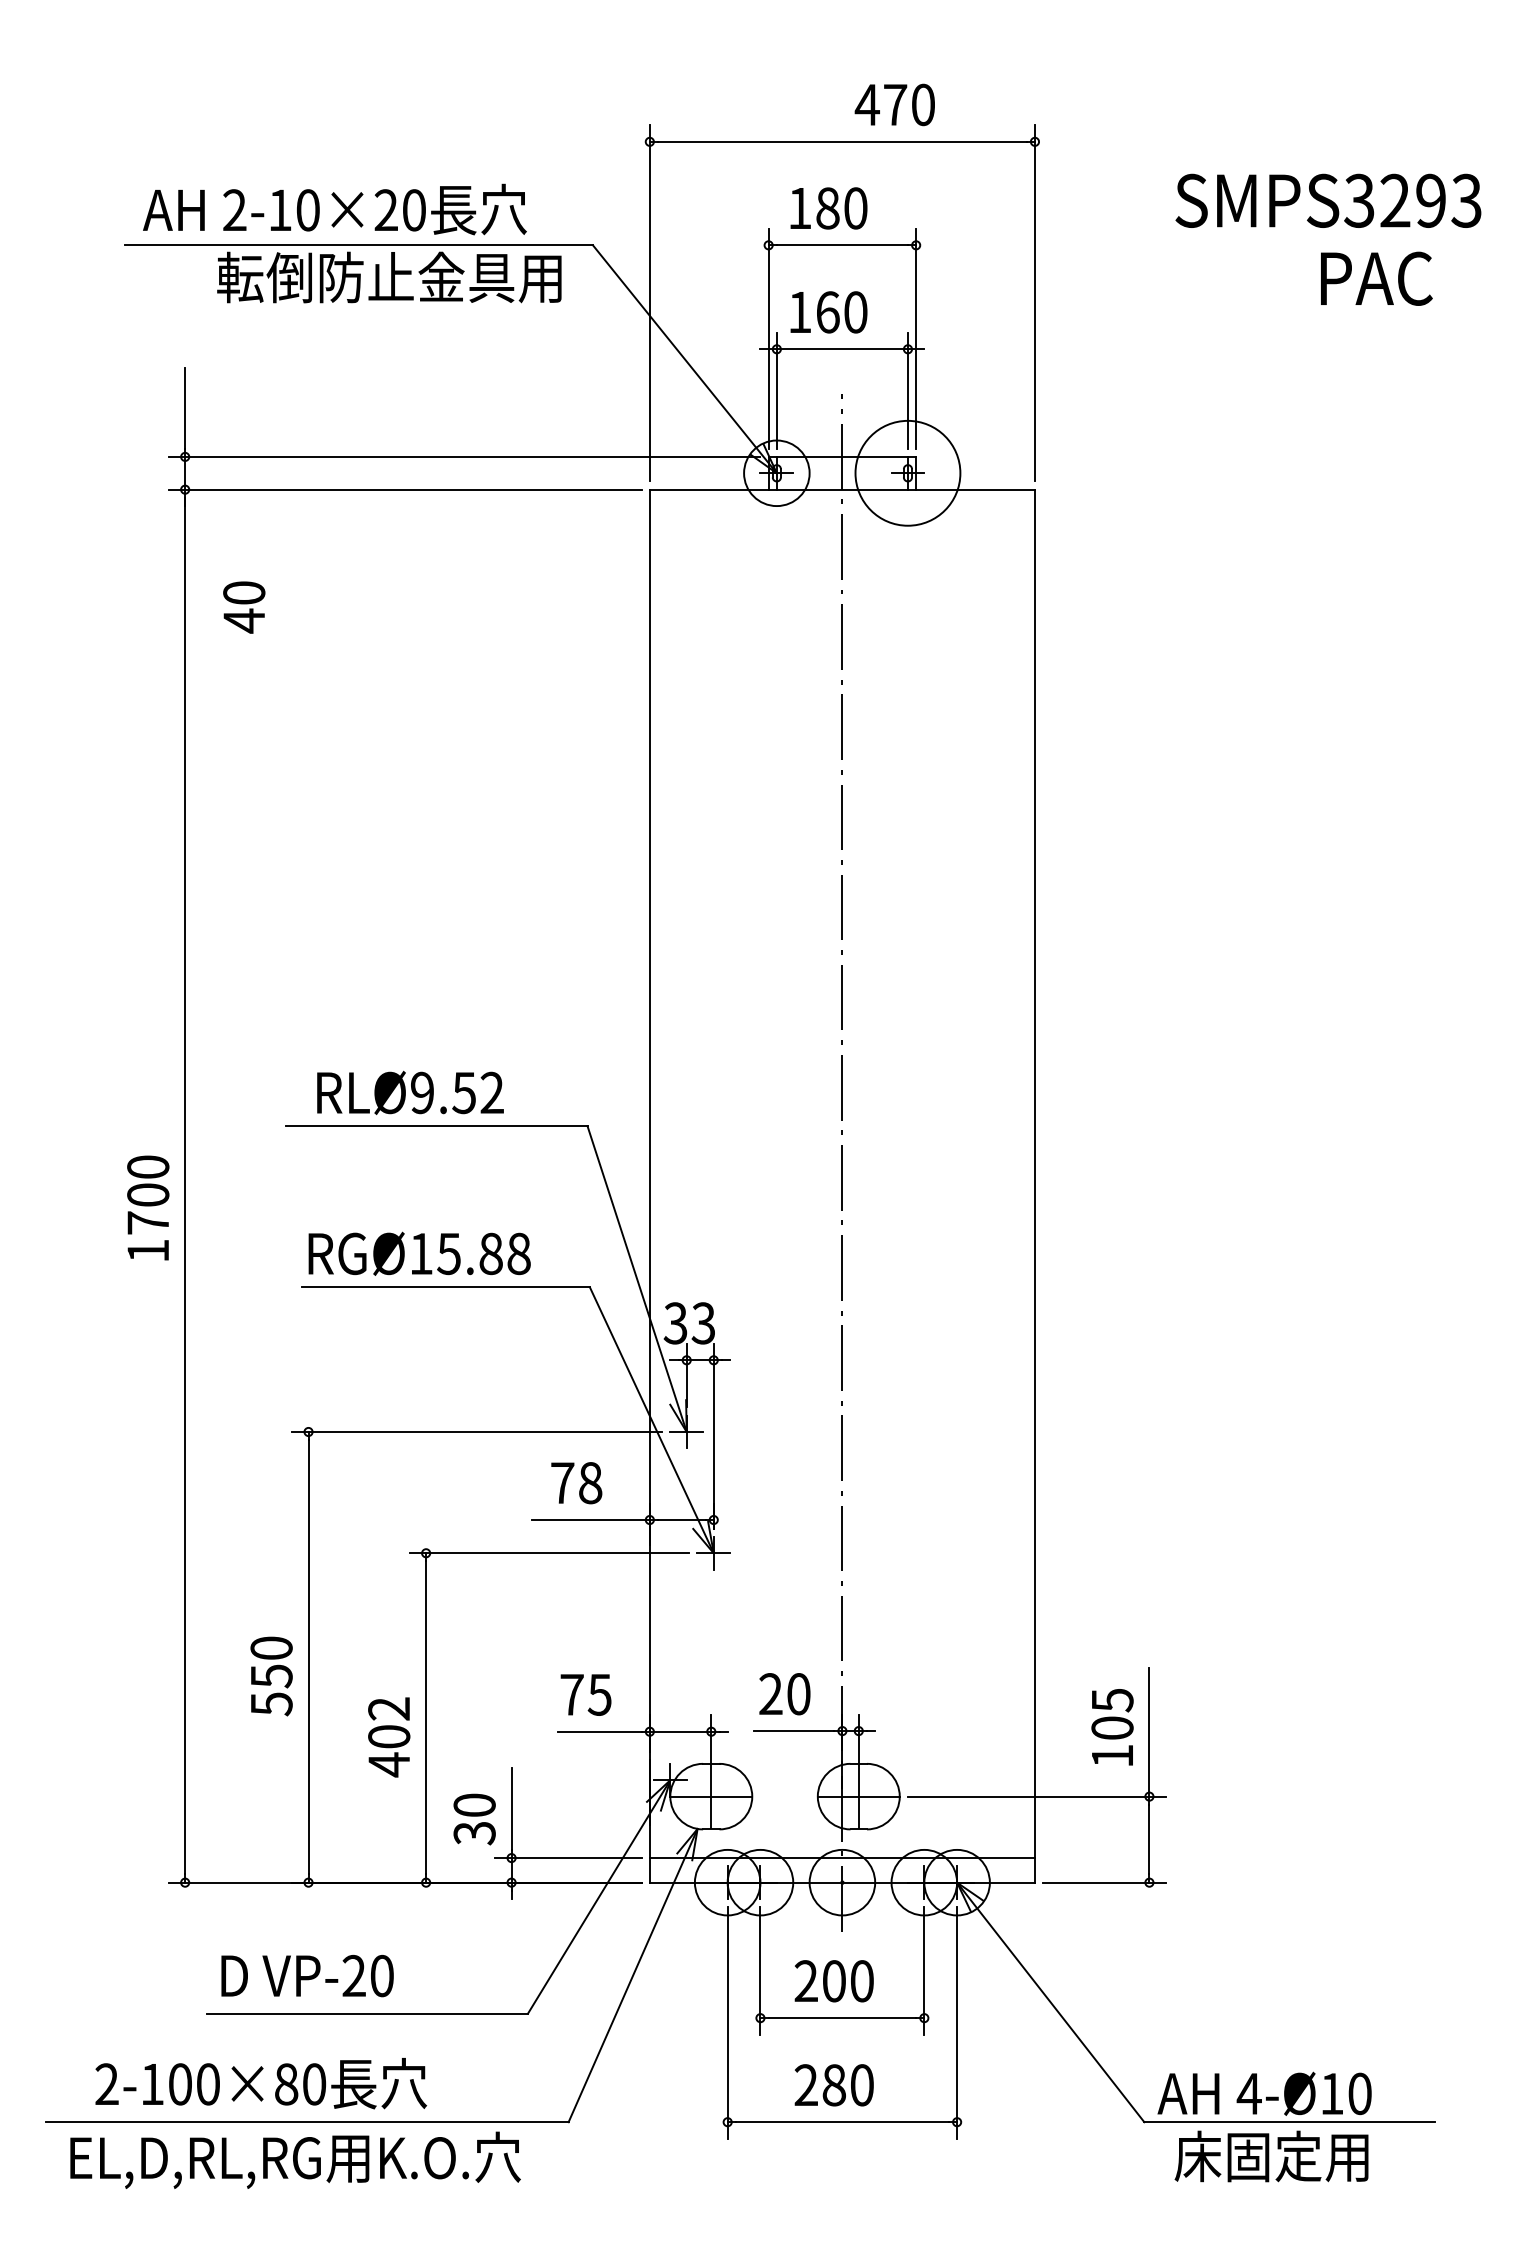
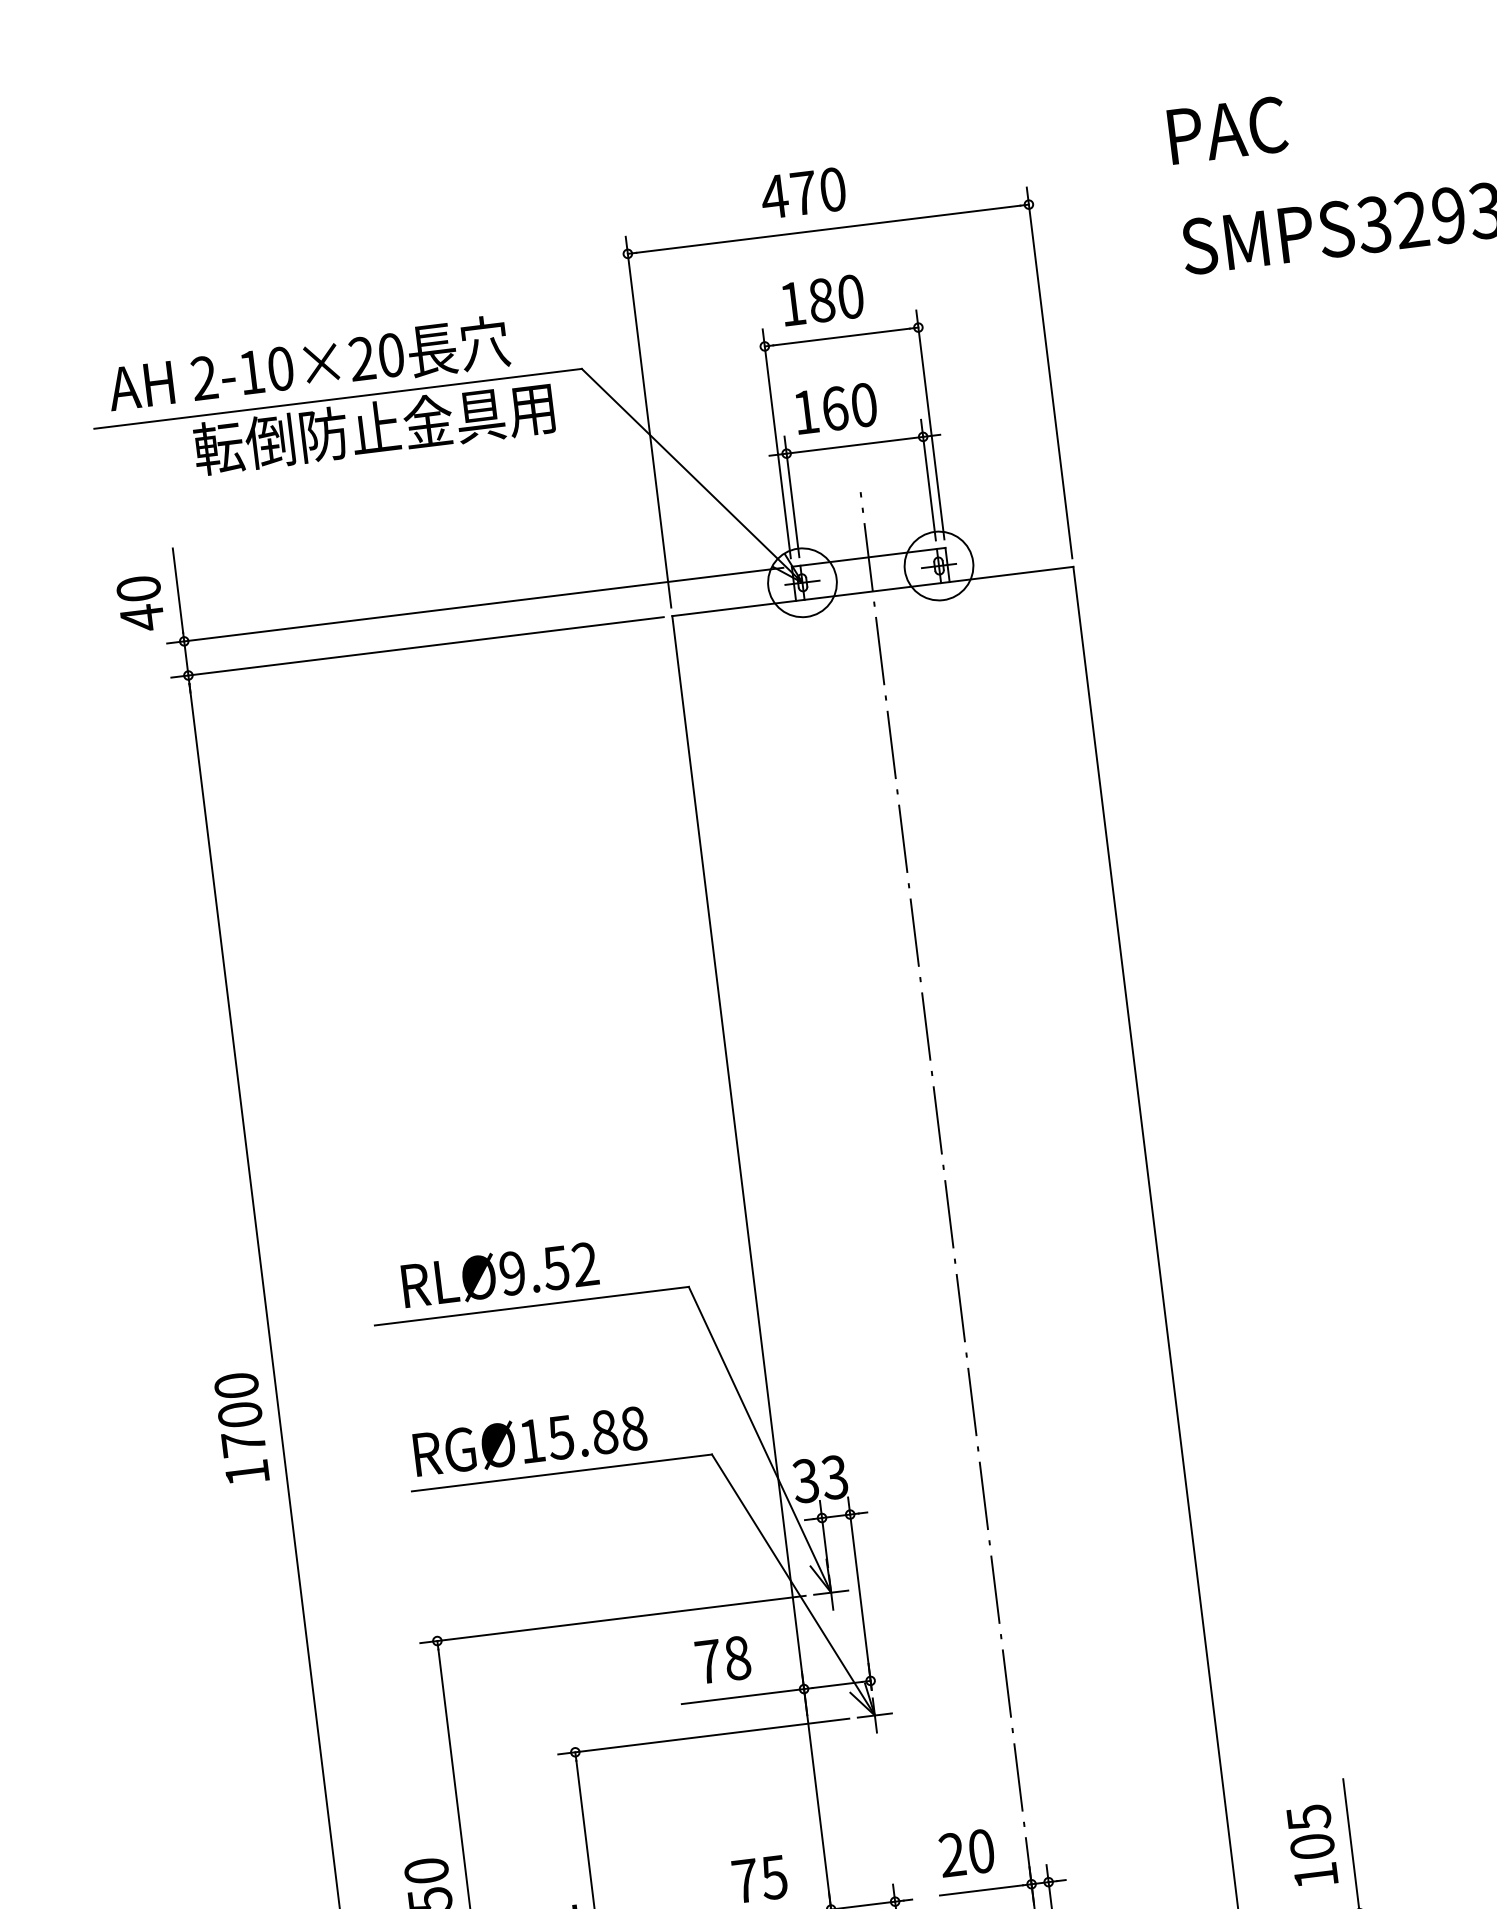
text: (894, 104) -> (802, 192), moved
text: (1376, 278) -> (1227, 130), moved
circle: (907, 473) -> (938, 566), size x0.62
text: (244, 607) -> (140, 603), moved

